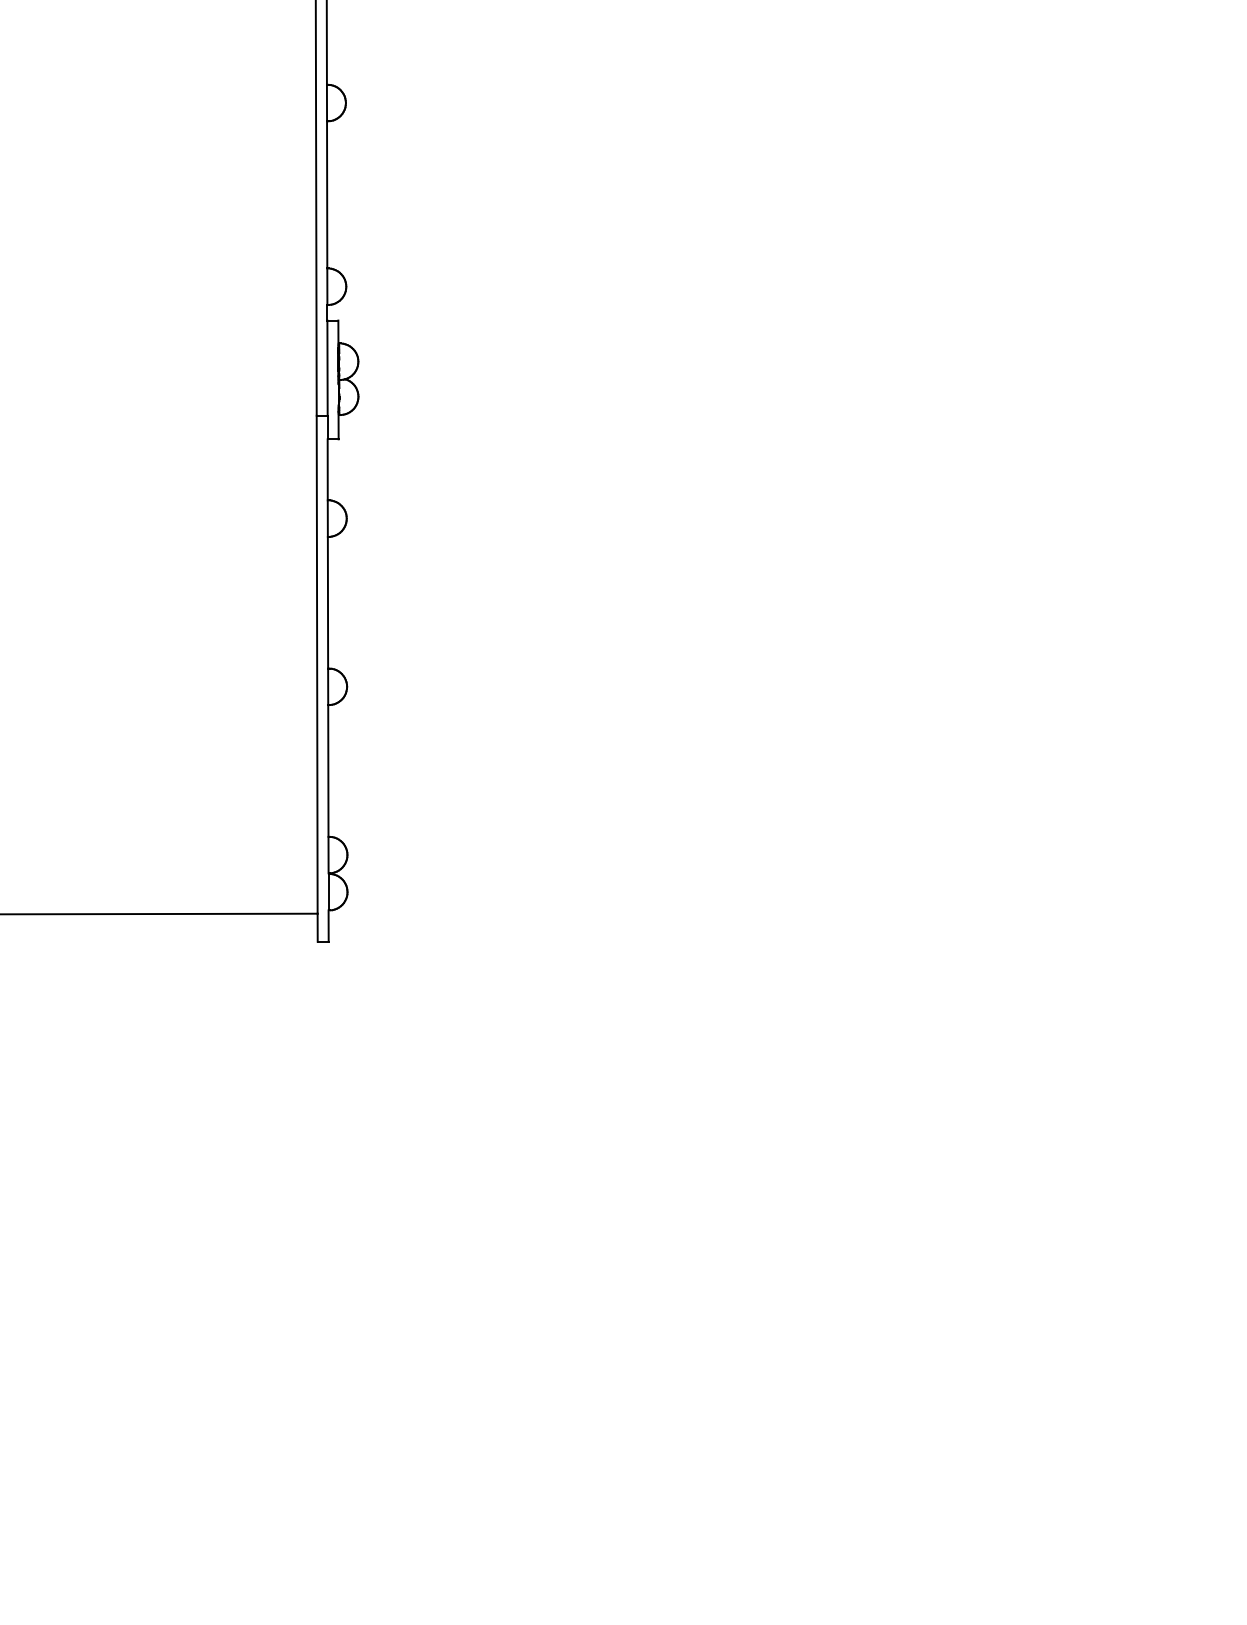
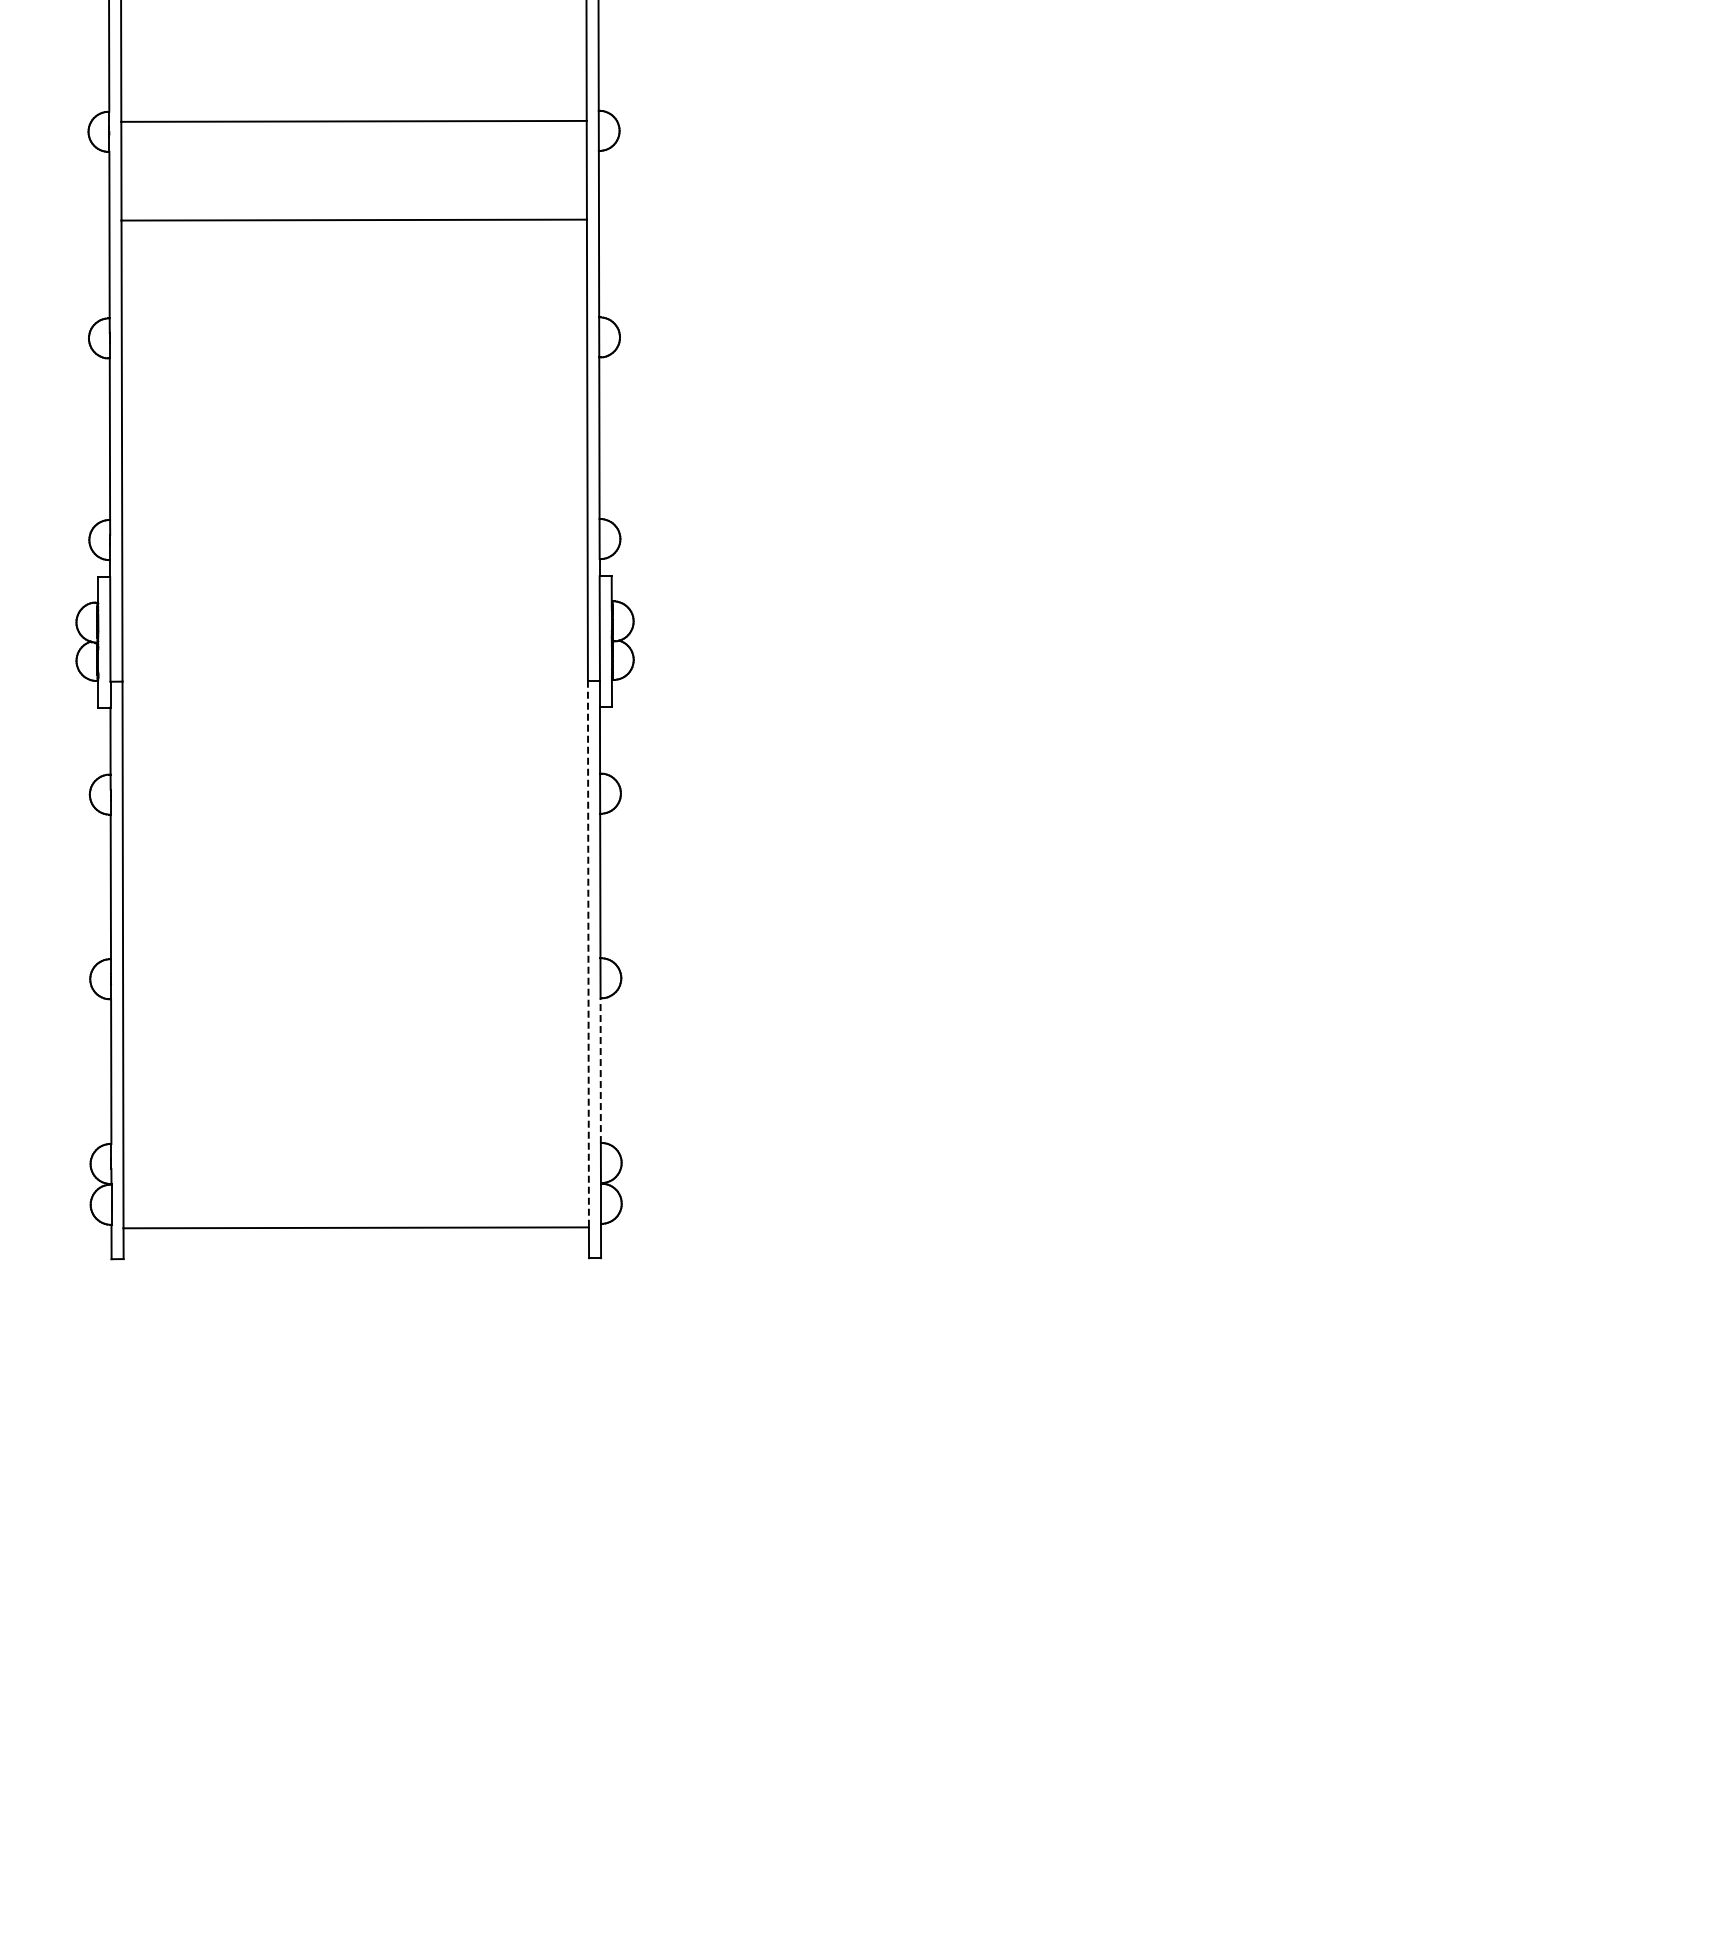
line: (317, 665) -> (588, 954), solid -> dashed
line: (328, 770) -> (600, 1070), solid -> dashed

